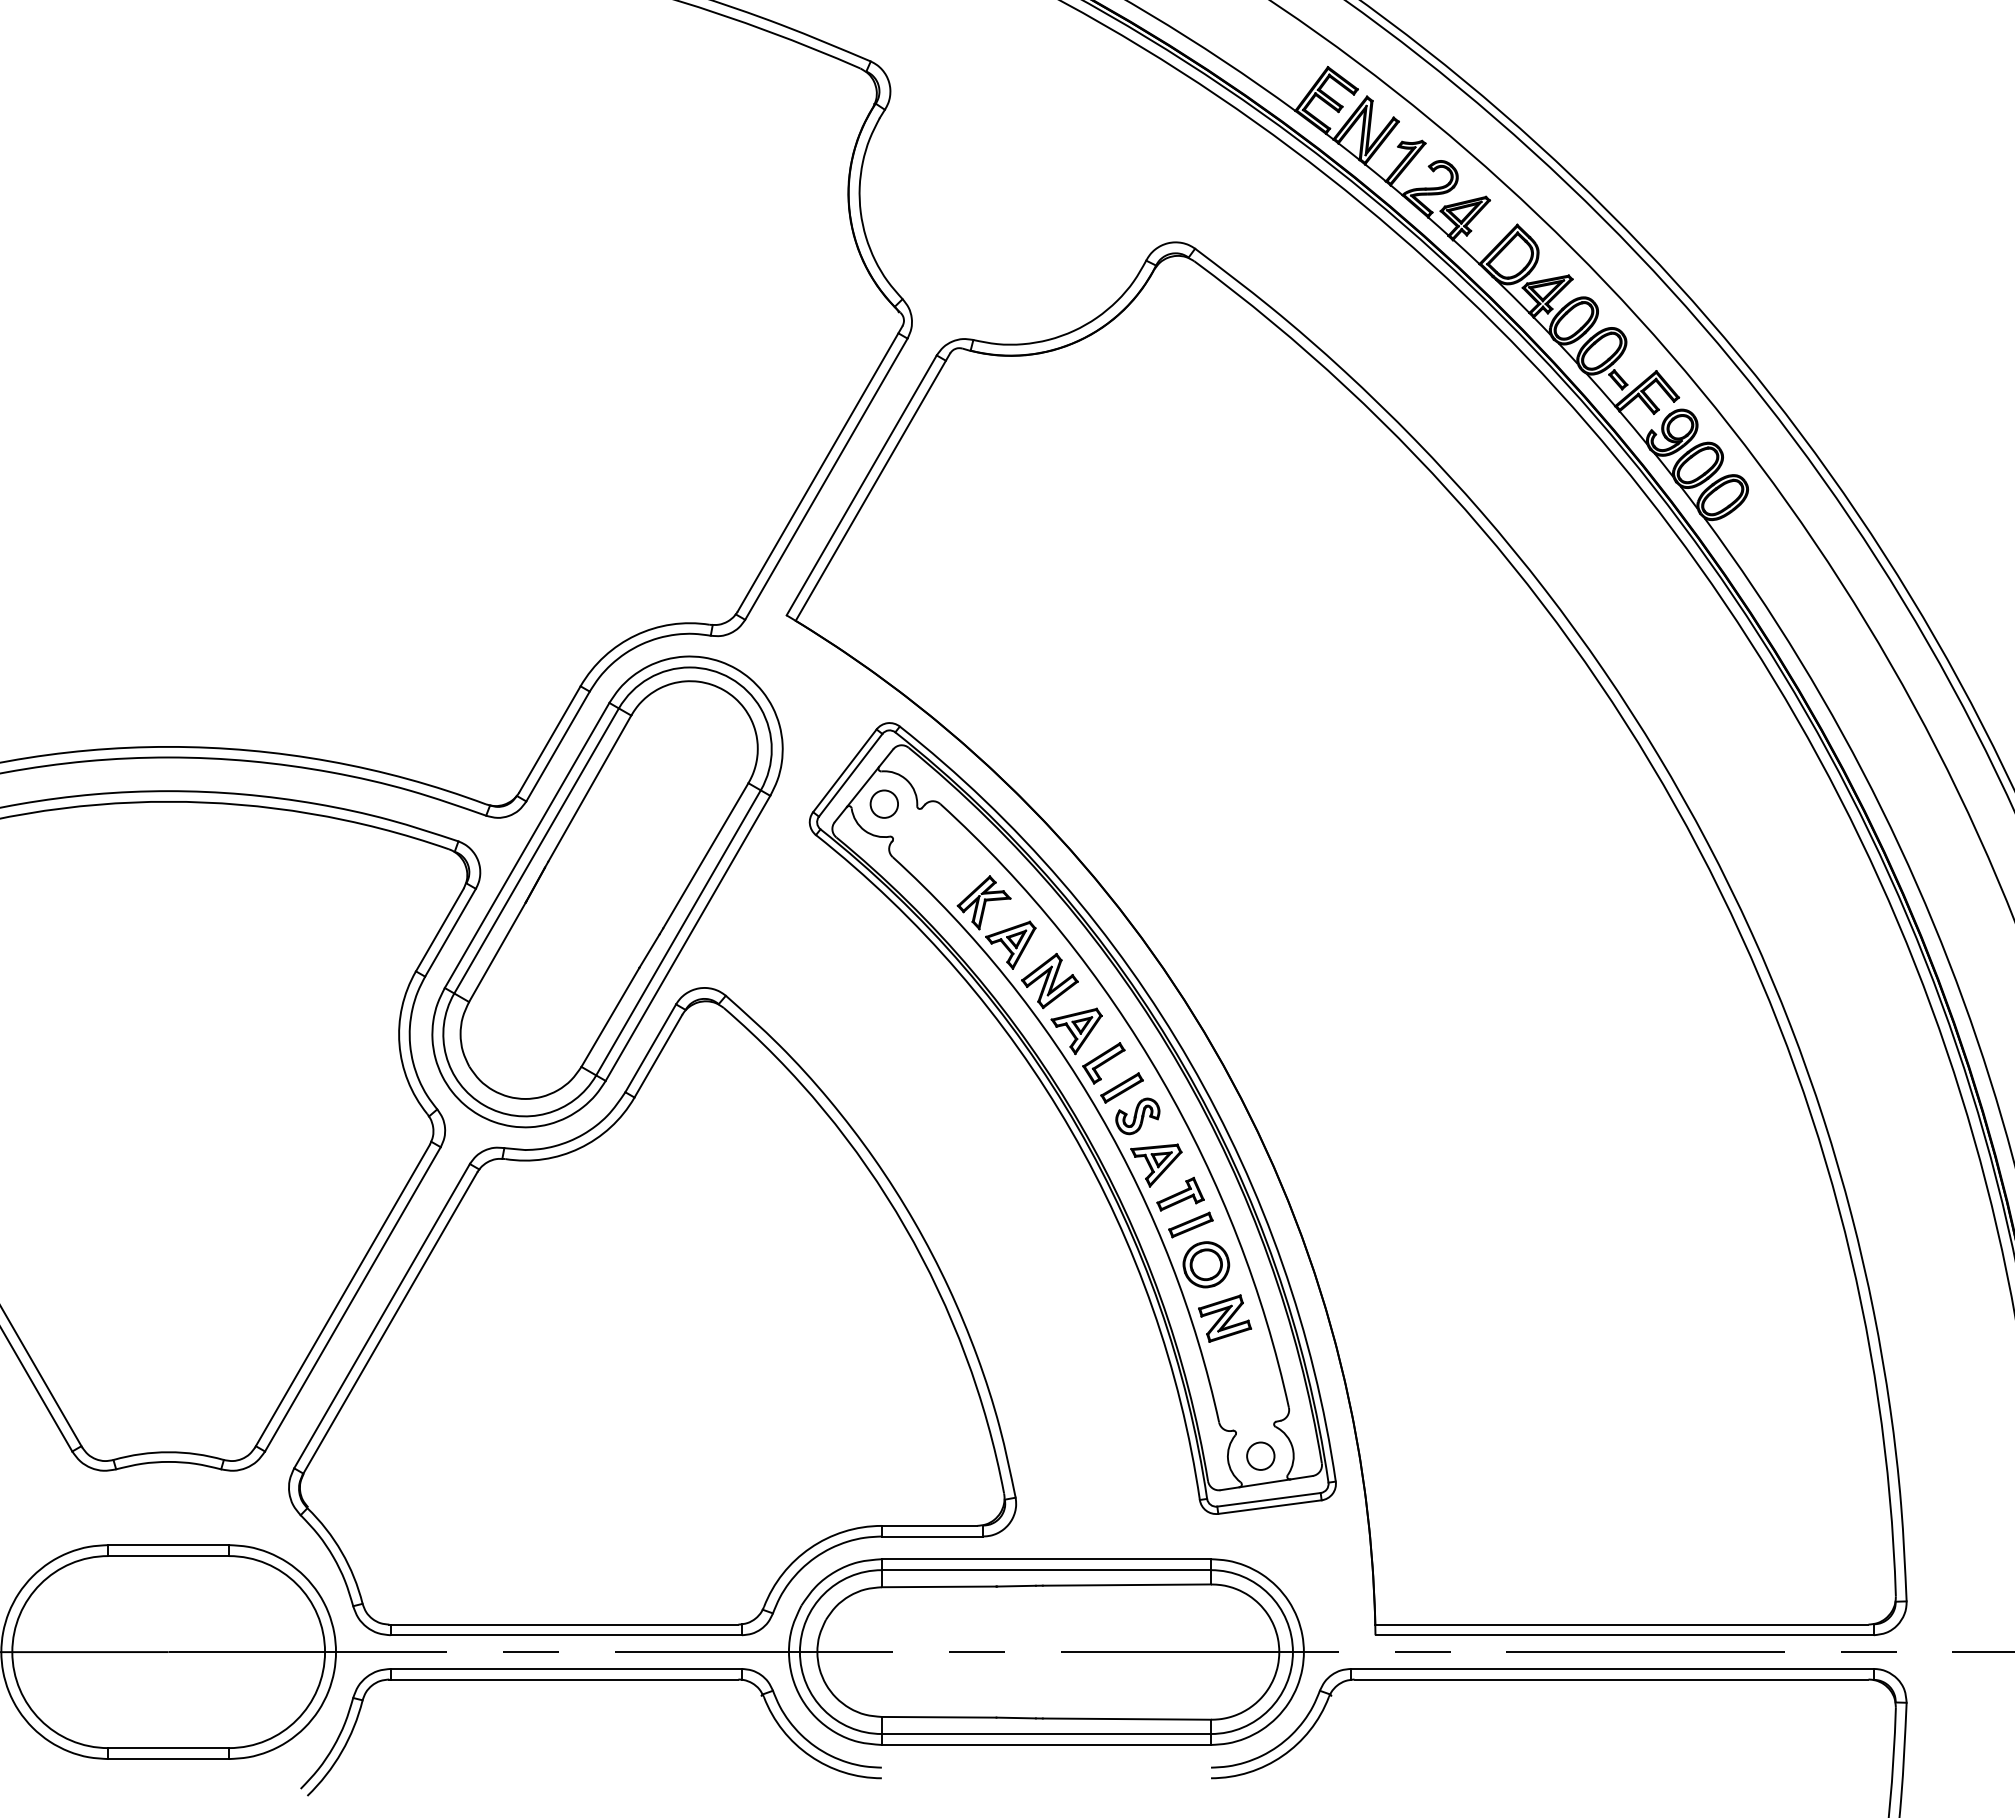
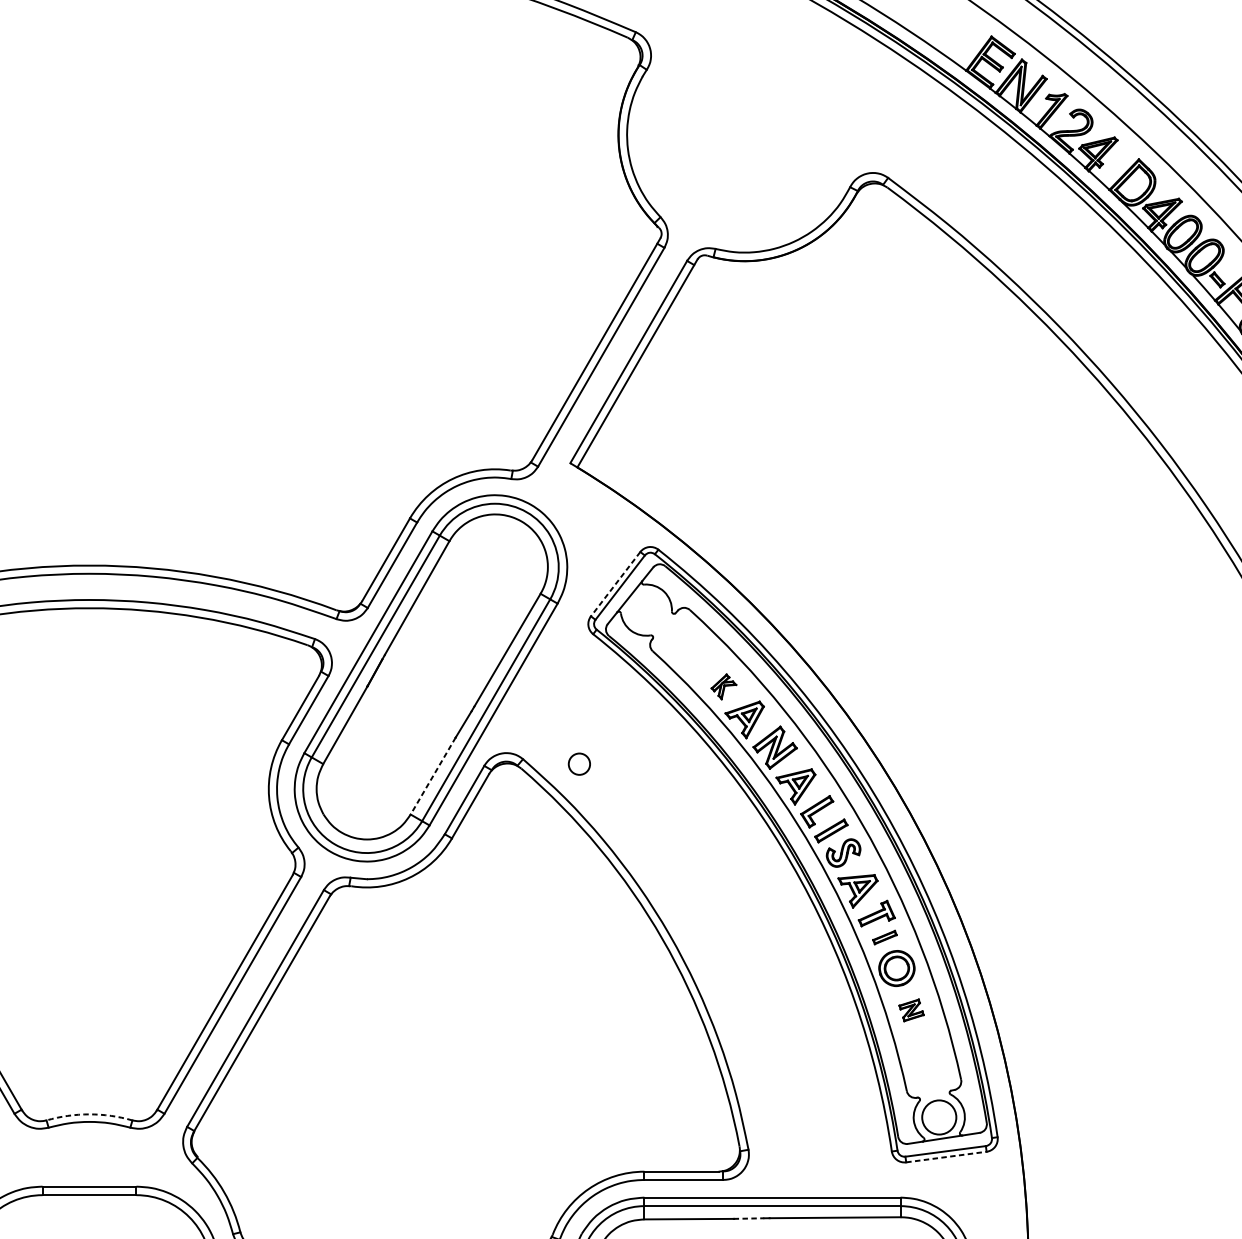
line: (844, 771) -> (615, 584), solid -> dashed
circle: (883, 803) -> (578, 763), moved
part: (983, 902) -> (723, 686), size x0.6
line: (610, 1017) -> (433, 776), solid -> dashed
part: (1190, 1224) -> (884, 937), size x0.7
part: (1225, 1318) -> (911, 1010), size x0.6
arc: (168, 1452) -> (89, 1114), solid -> dashed
circle: (1260, 1455) -> (939, 1116), size x1.6
line: (1270, 1507) -> (946, 1157), solid -> dashed
line: (1016, 1586) -> (749, 1218), solid -> dashed

